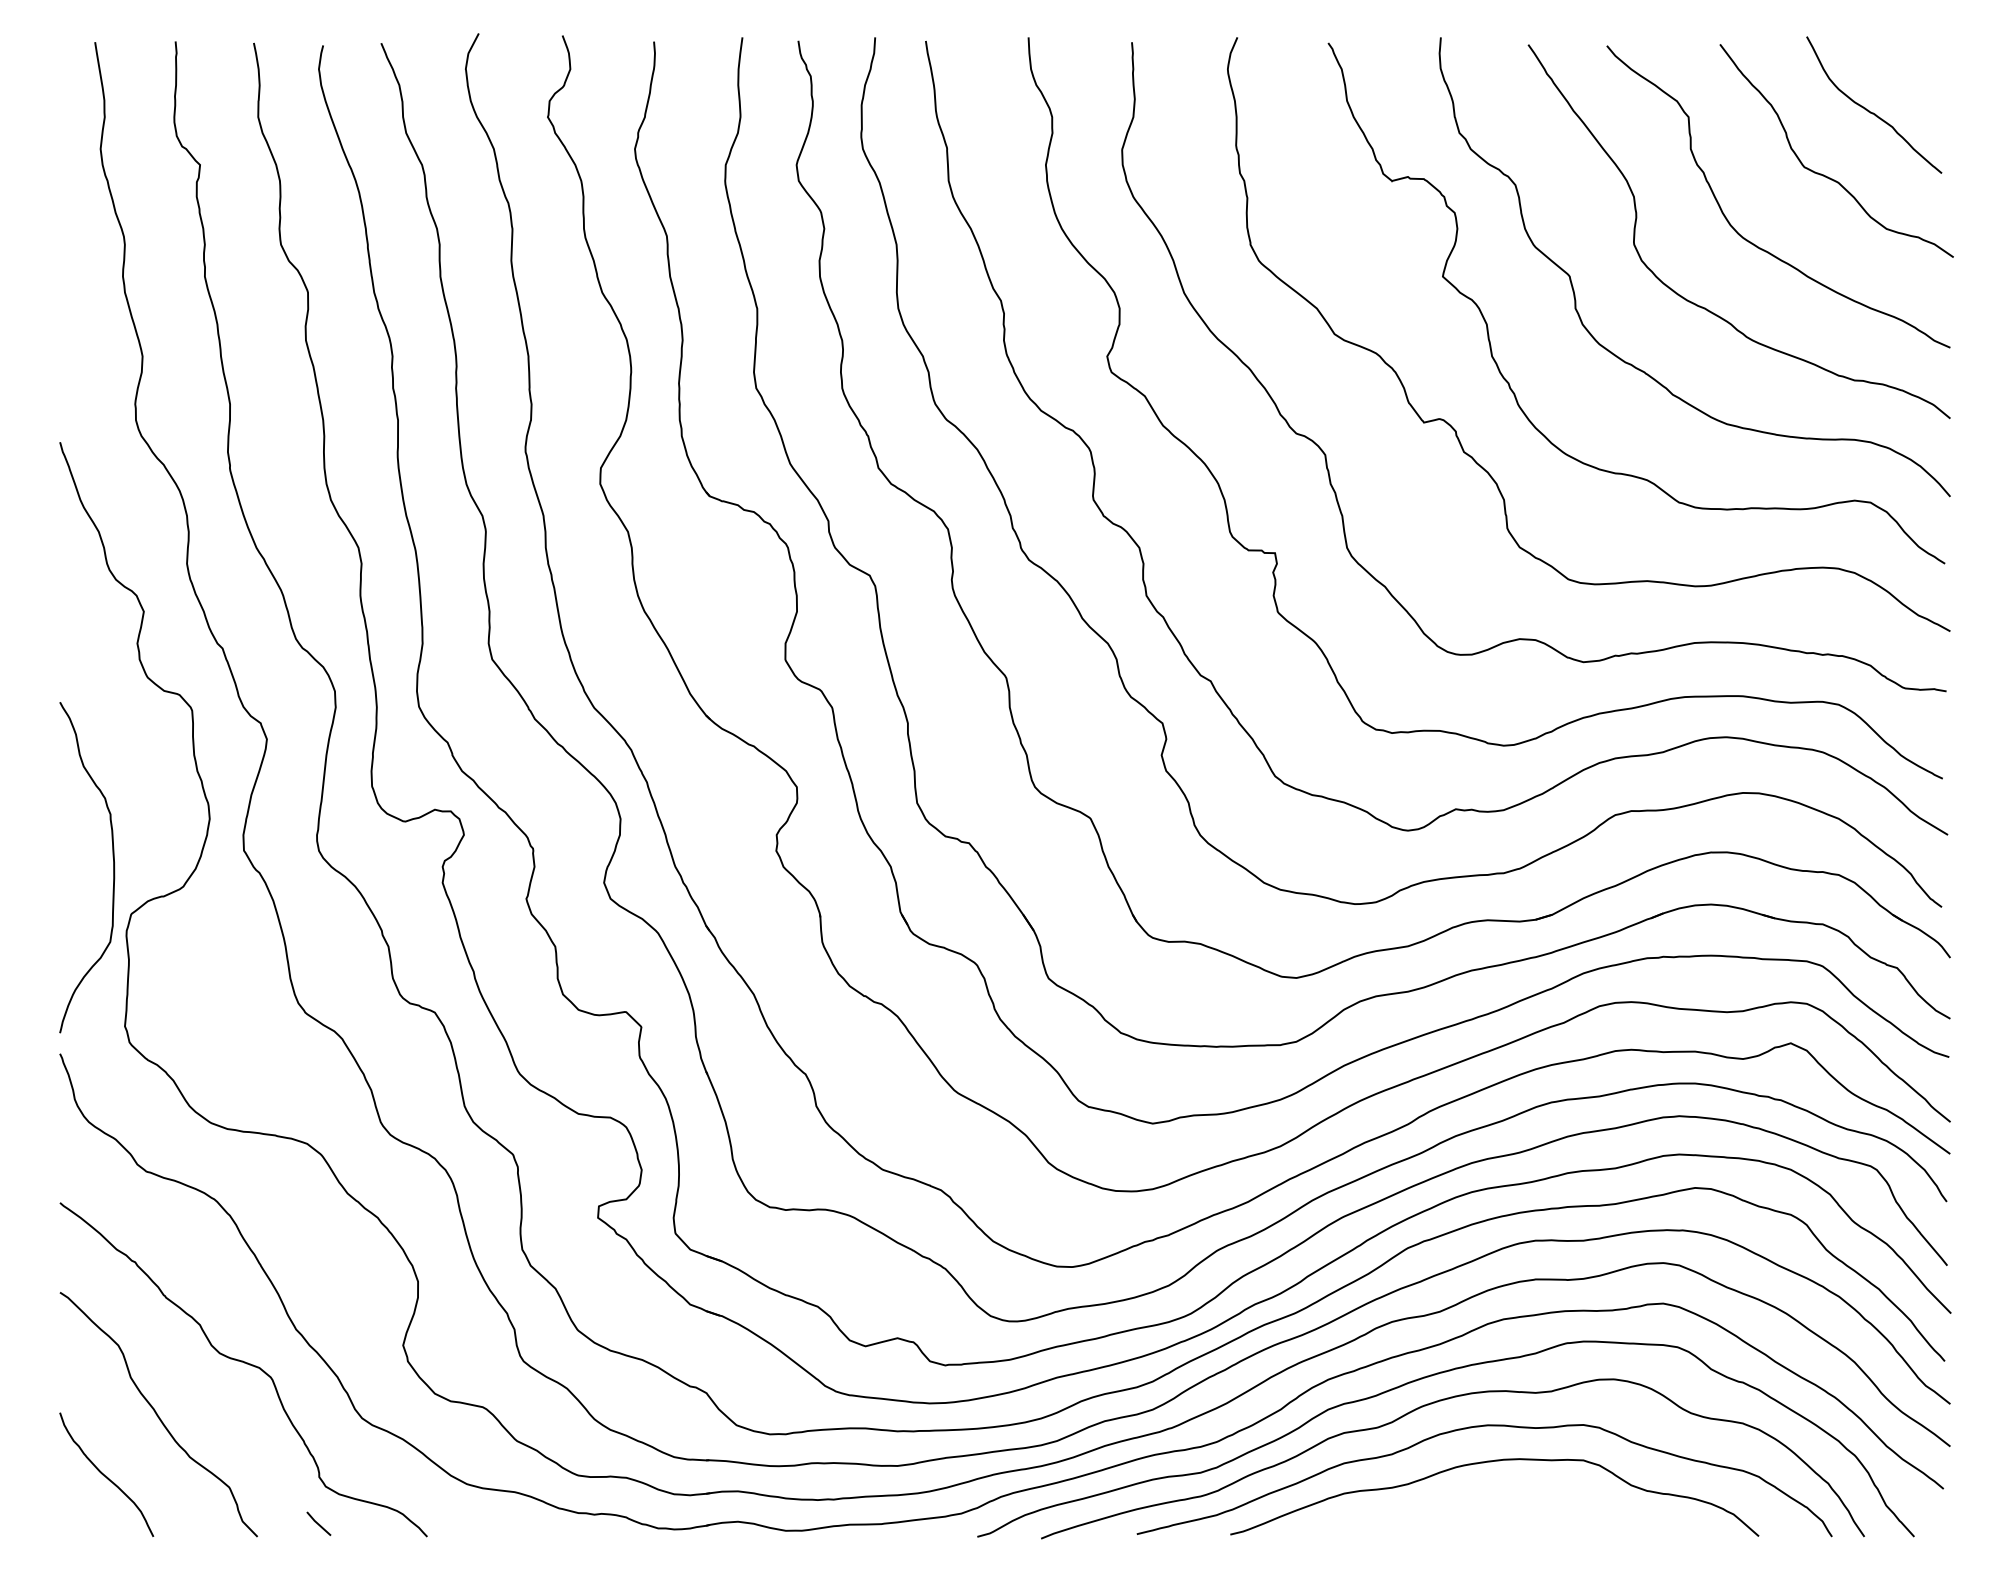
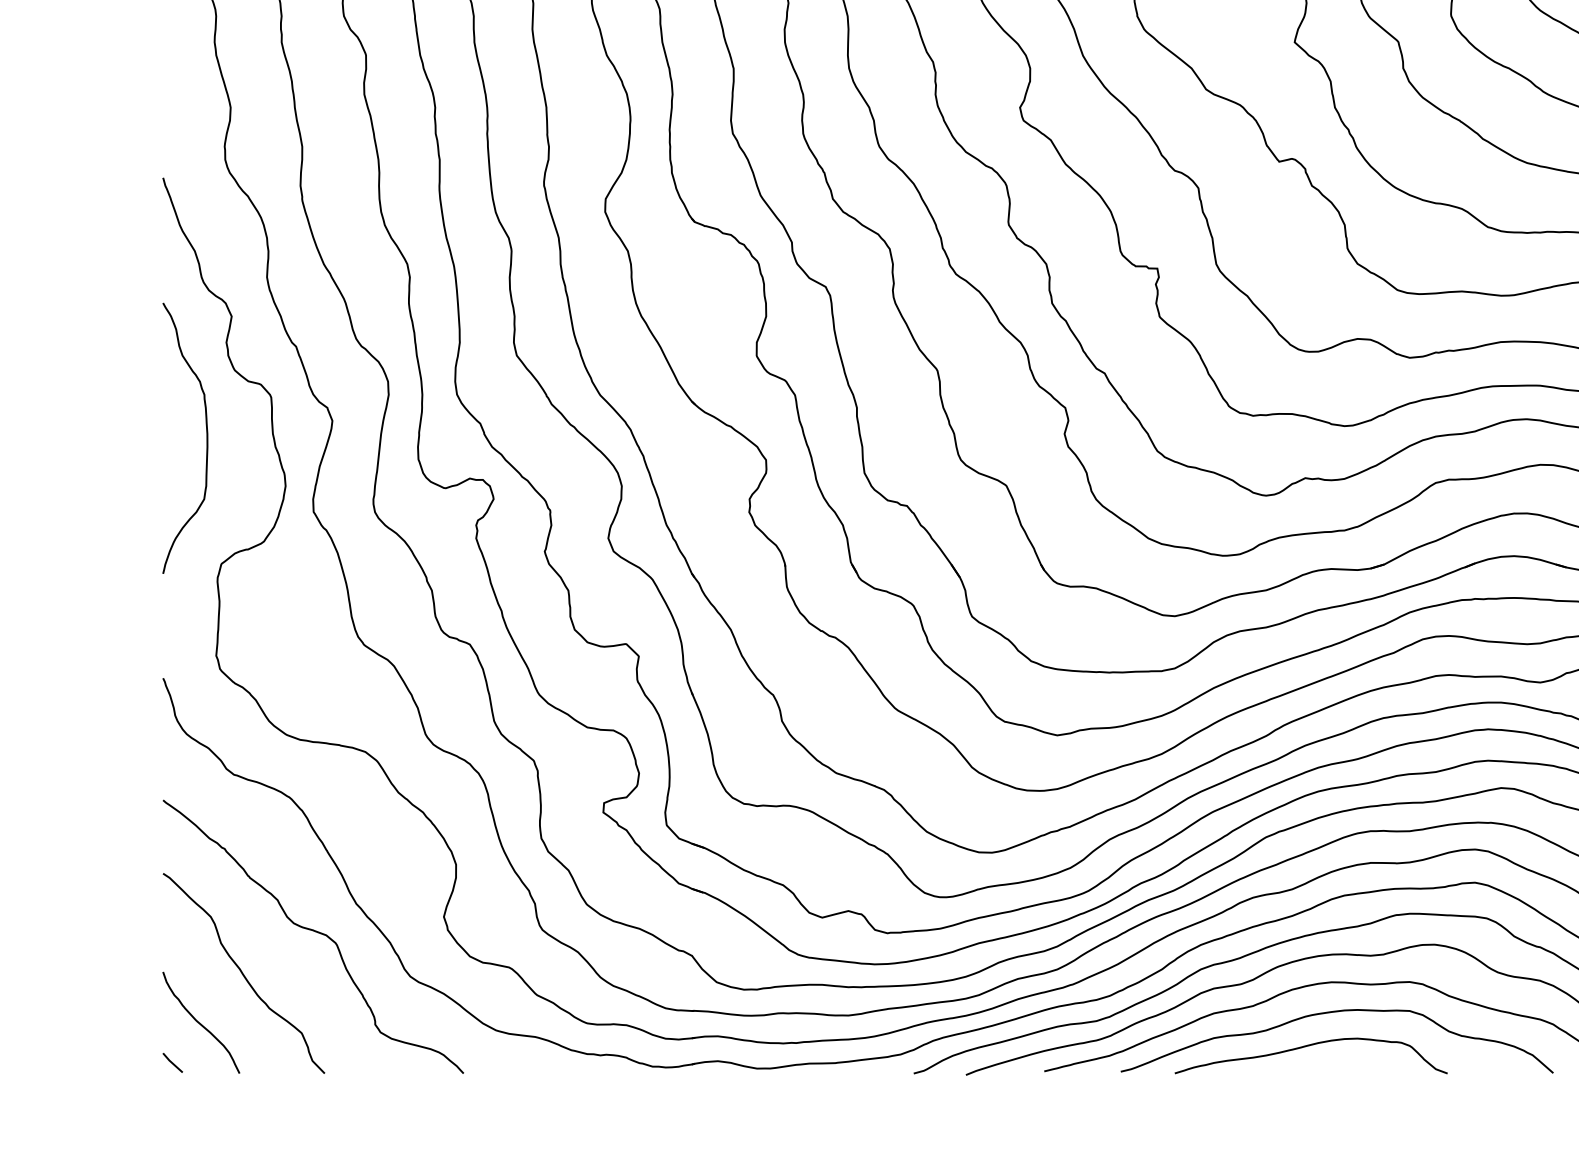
curve: (113, 867) -> (206, 438), moved
curve: (1461, 1503) -> (1309, 1046), added
line: (318, 1523) -> (172, 1062), moved

